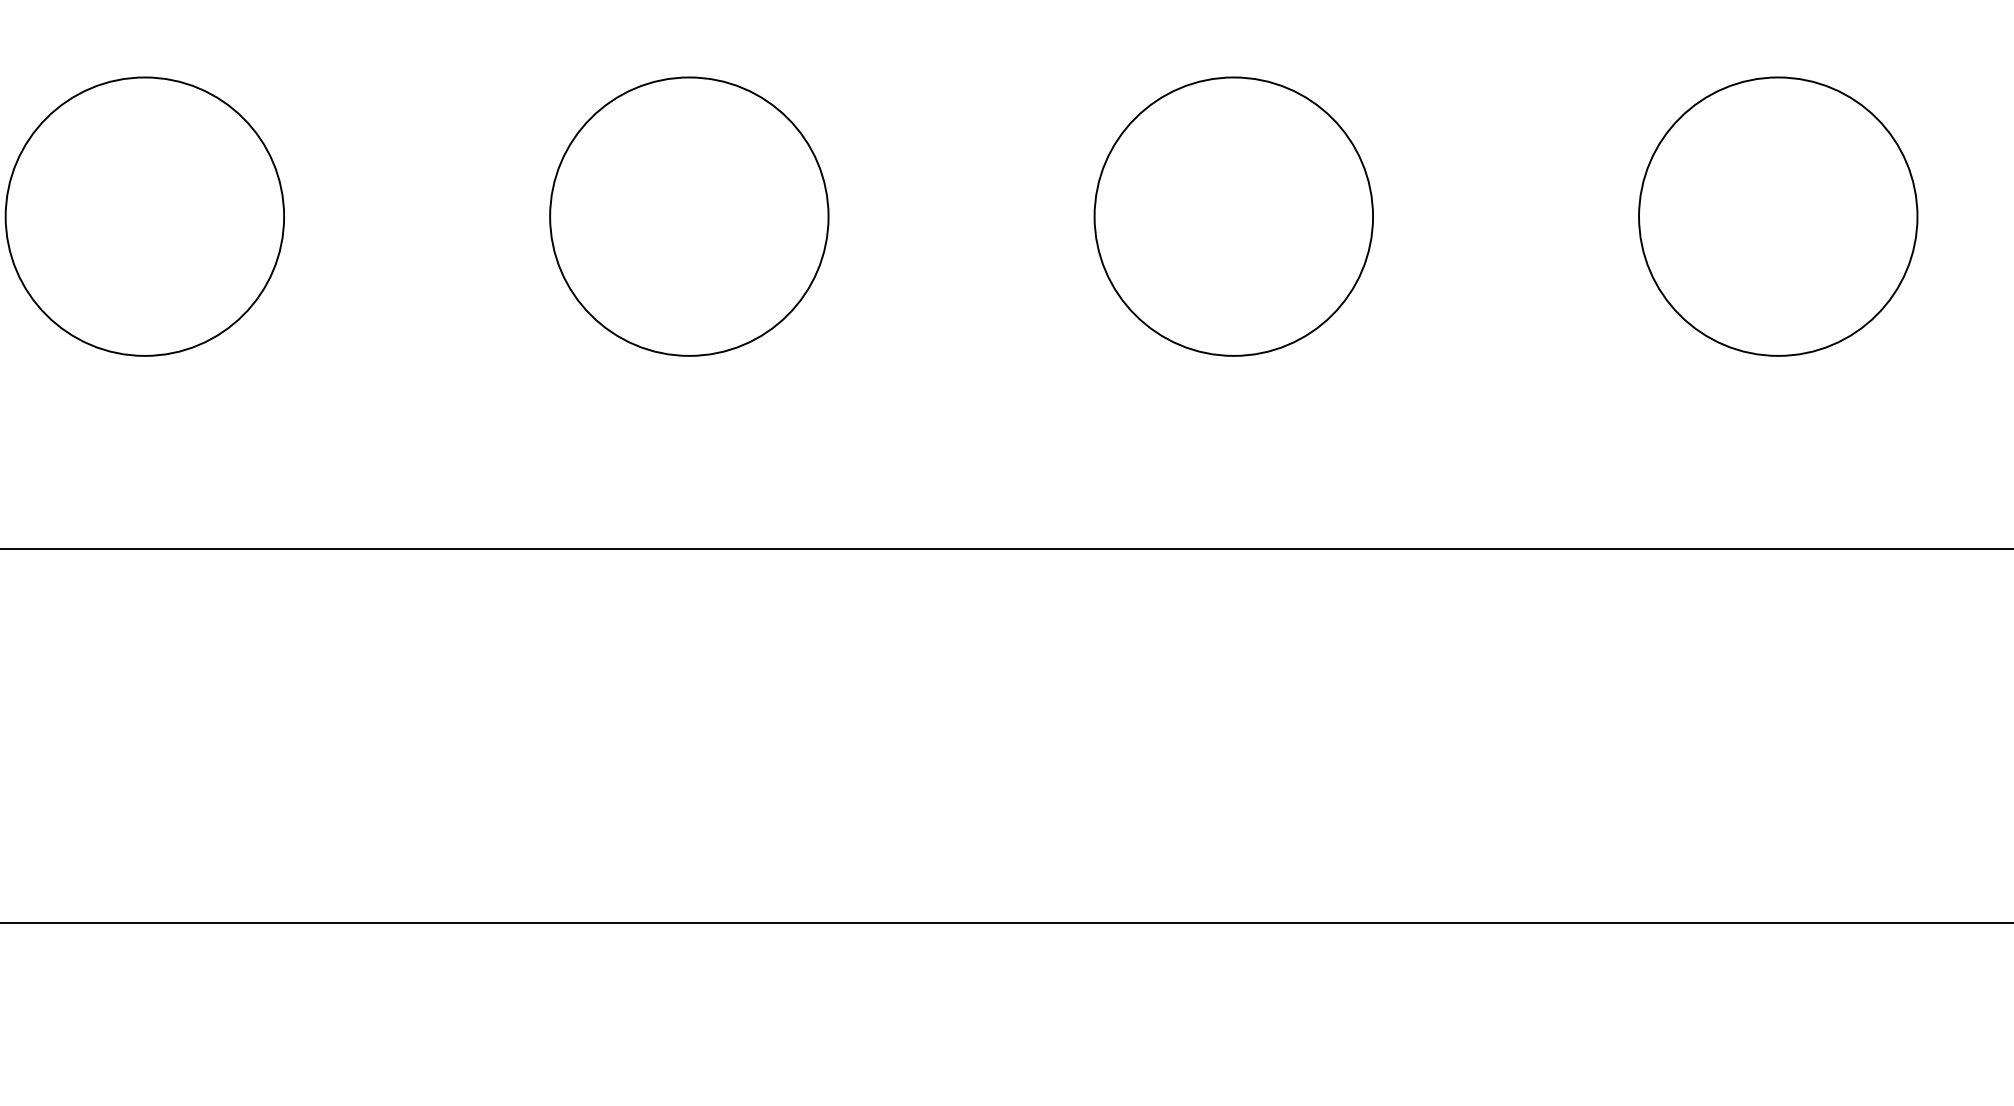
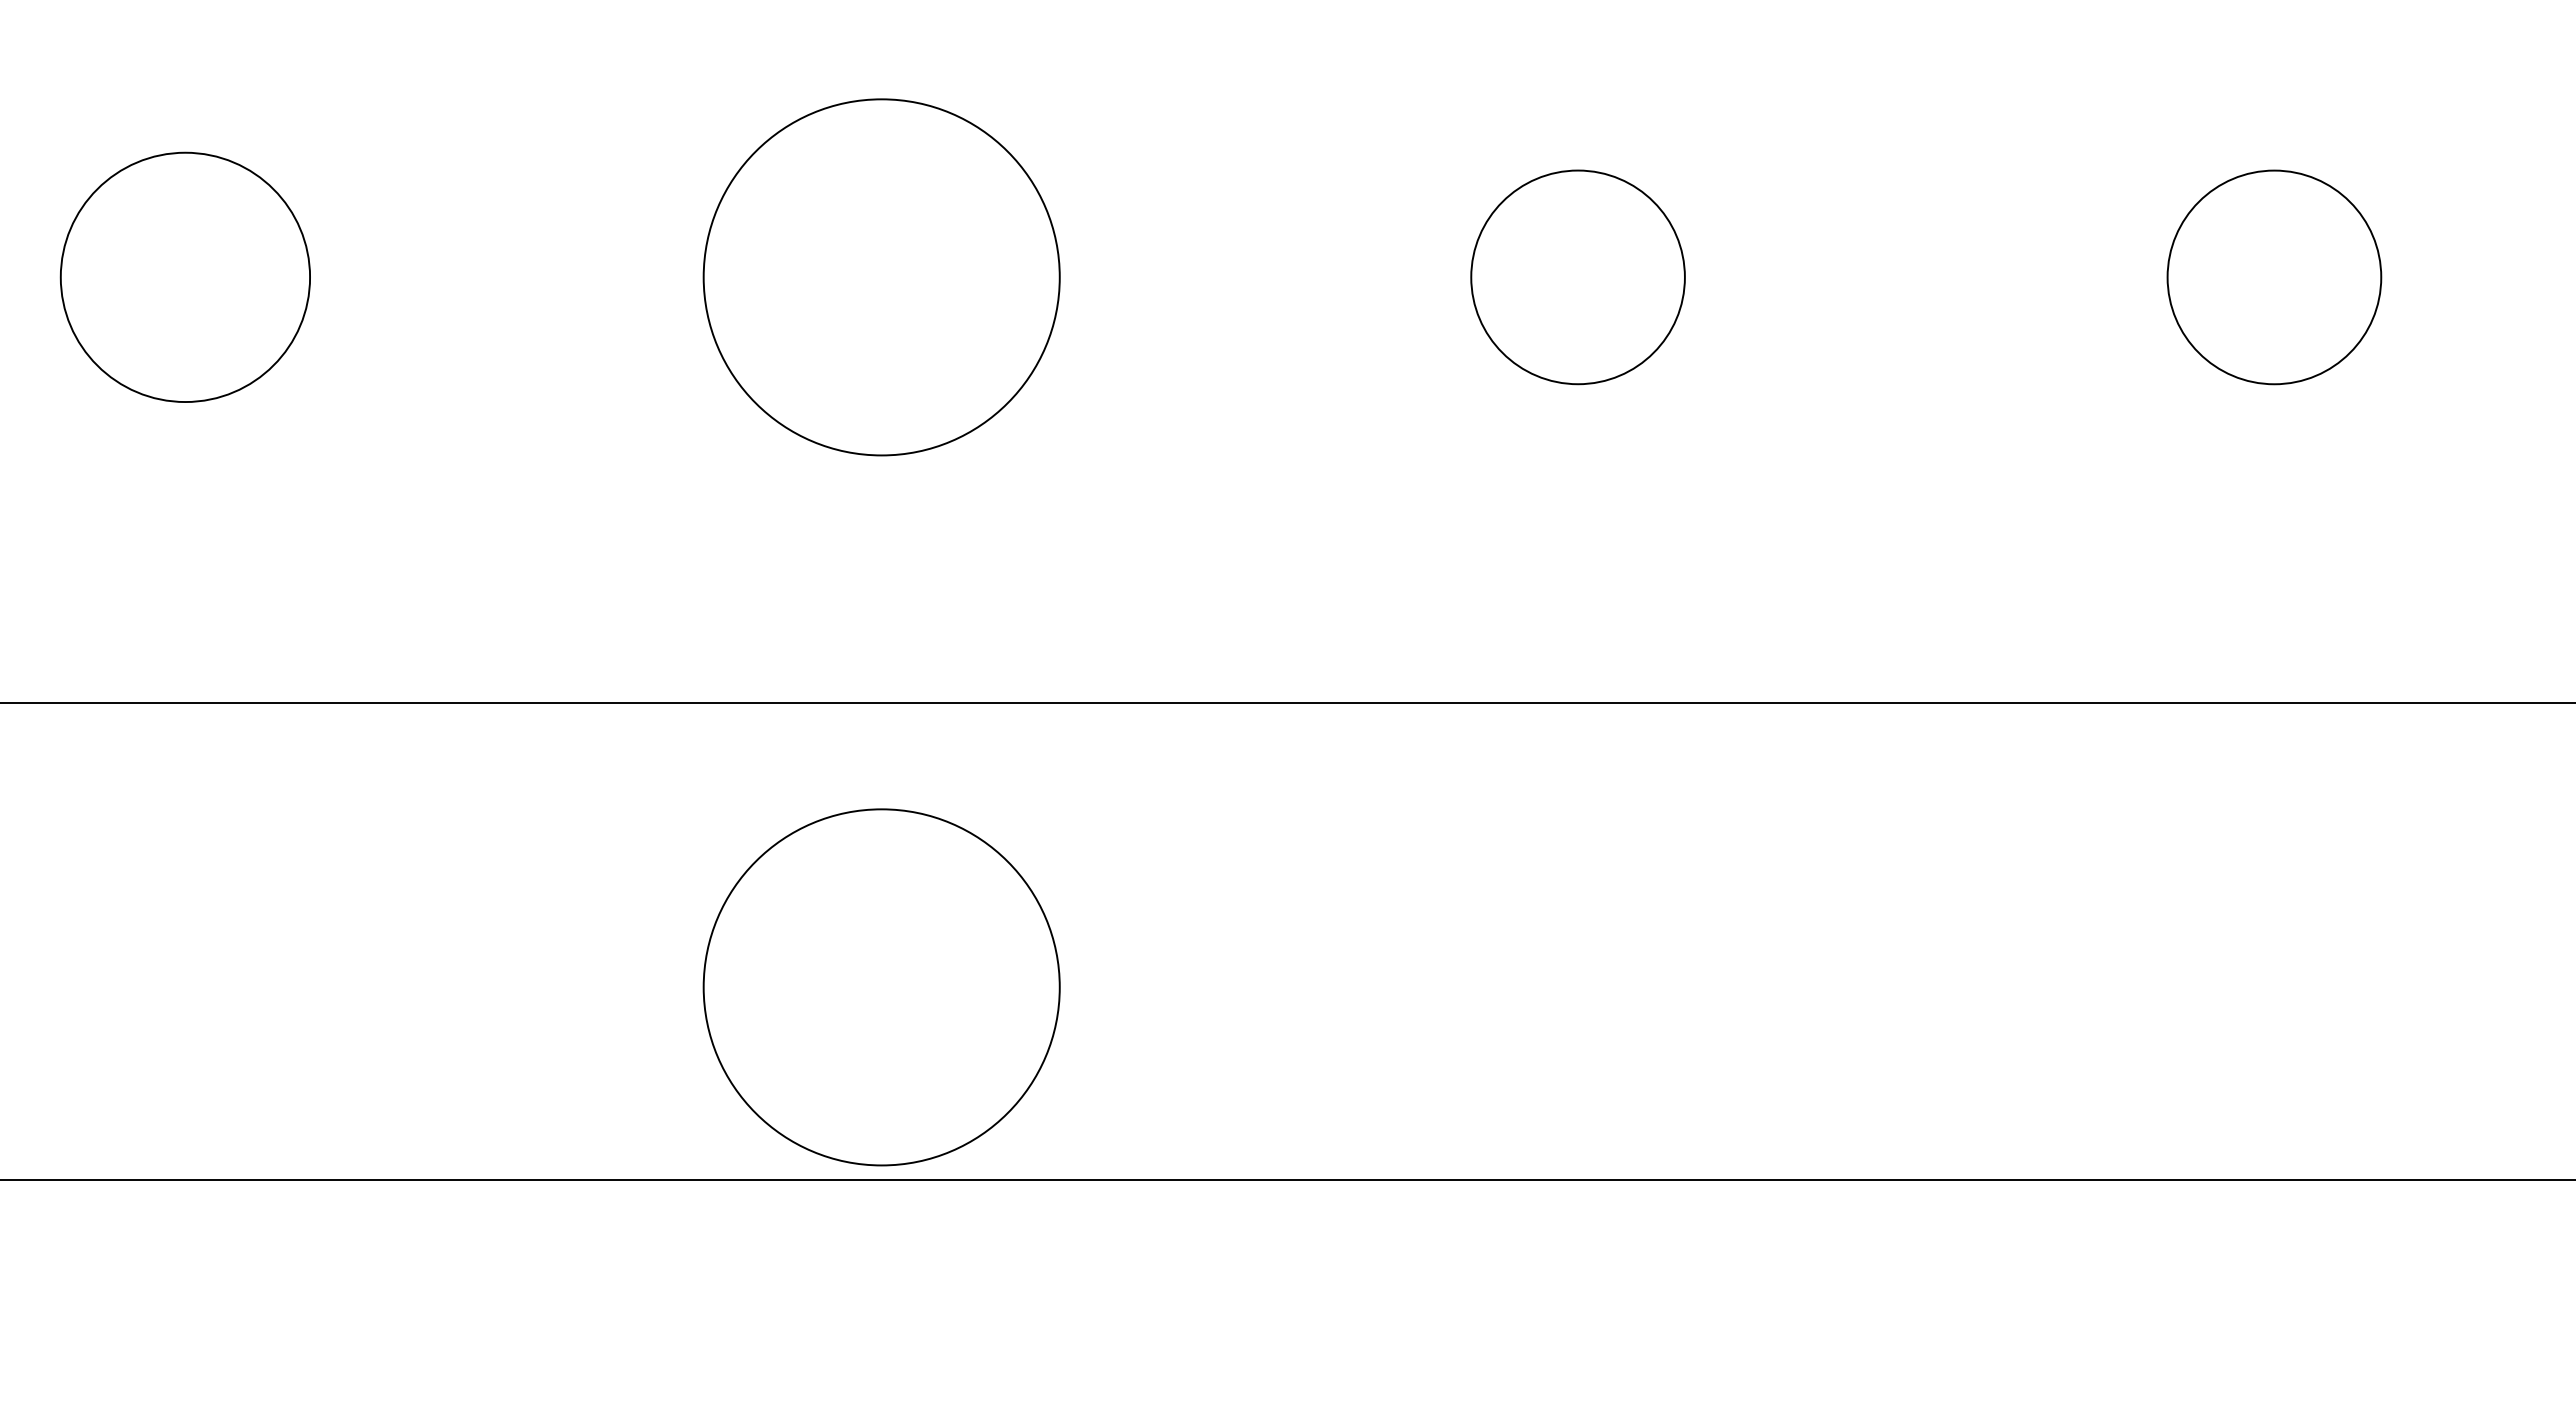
circle: (144, 216) -> (185, 277), size x0.7
circle: (1234, 216) -> (1578, 277), size x0.6
circle: (1778, 216) -> (2274, 277), size x0.6
circle: (689, 771) -> (881, 987), added

